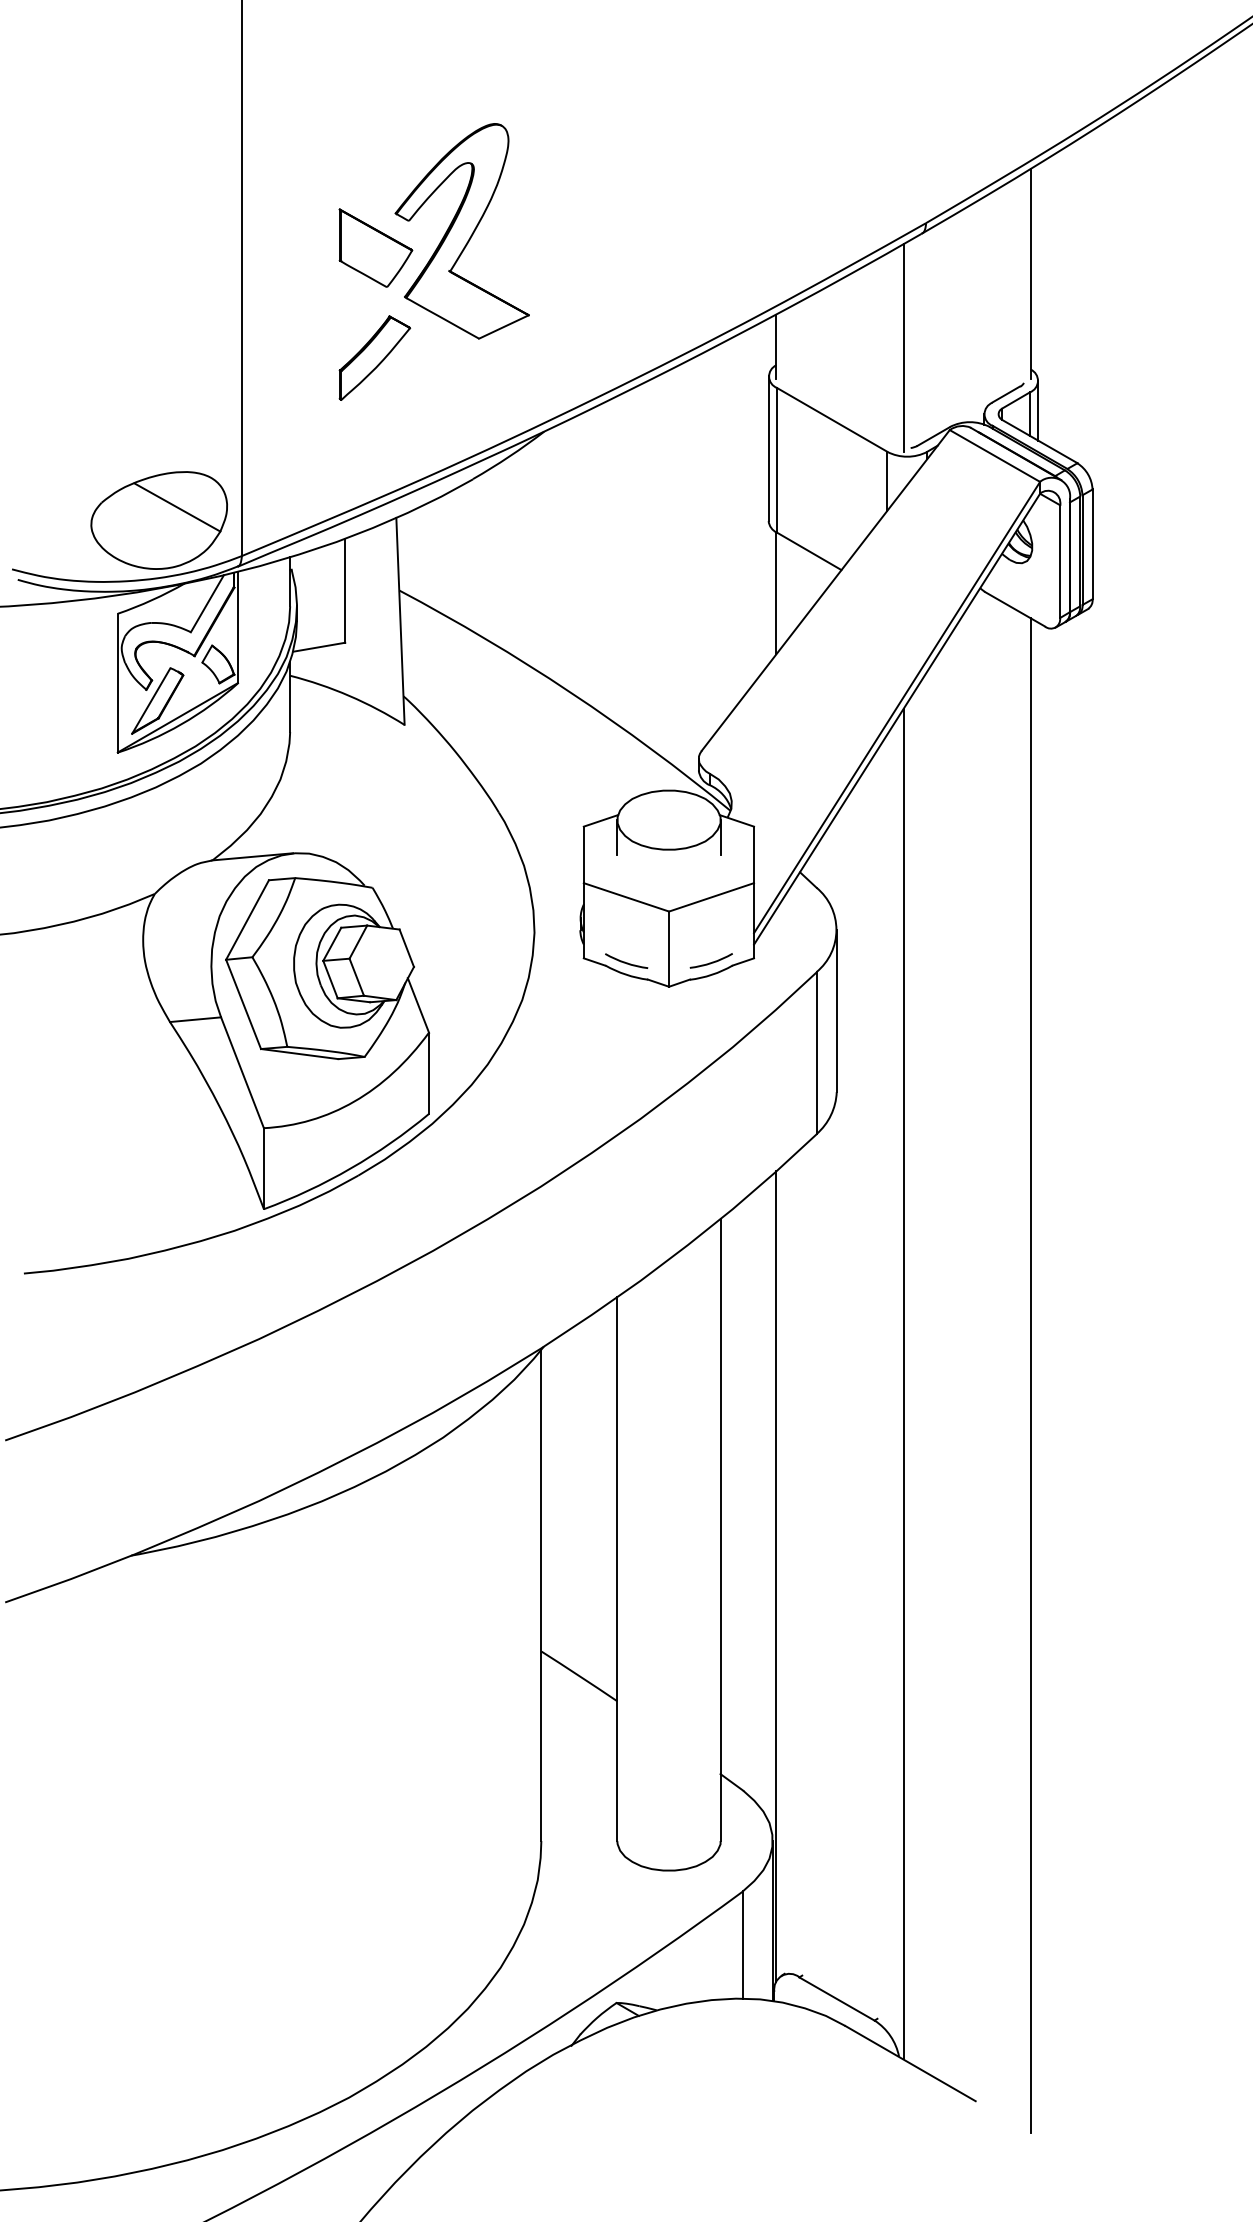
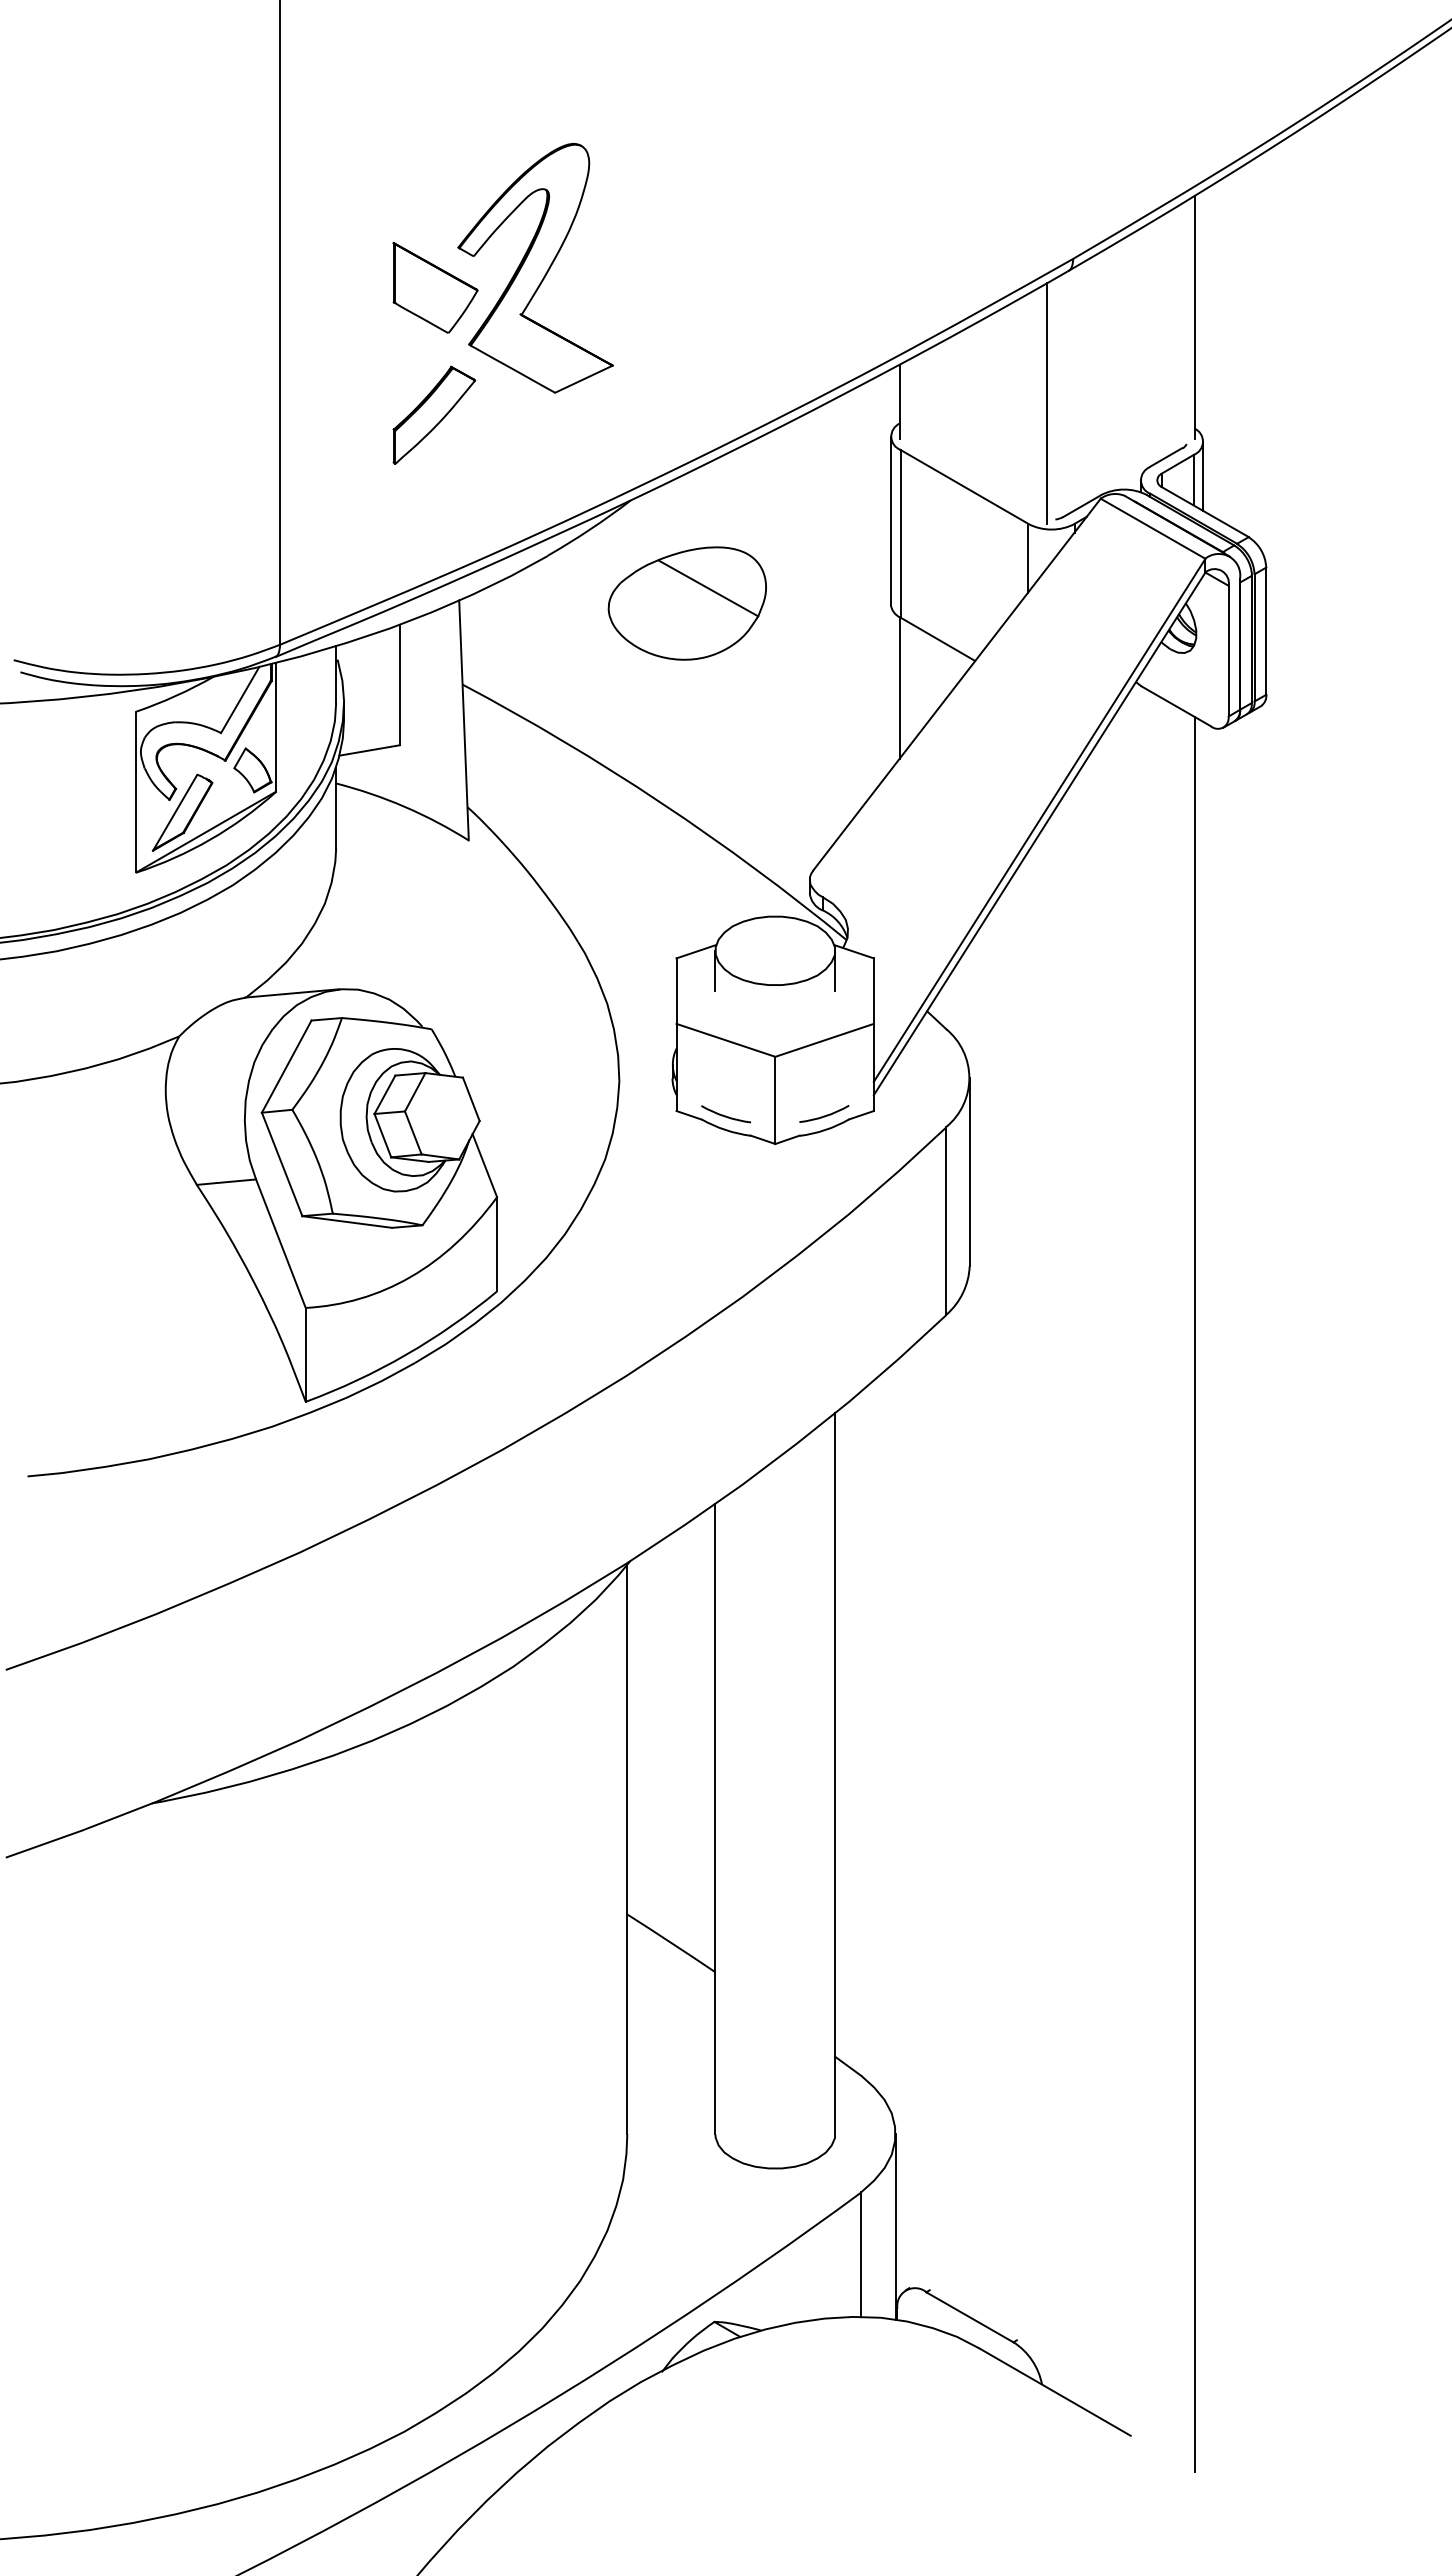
part: (158, 520) -> (686, 603), moved
line: (903, 1384) -> (1047, 1604), removed
line: (776, 1576) -> (899, 1827), removed

